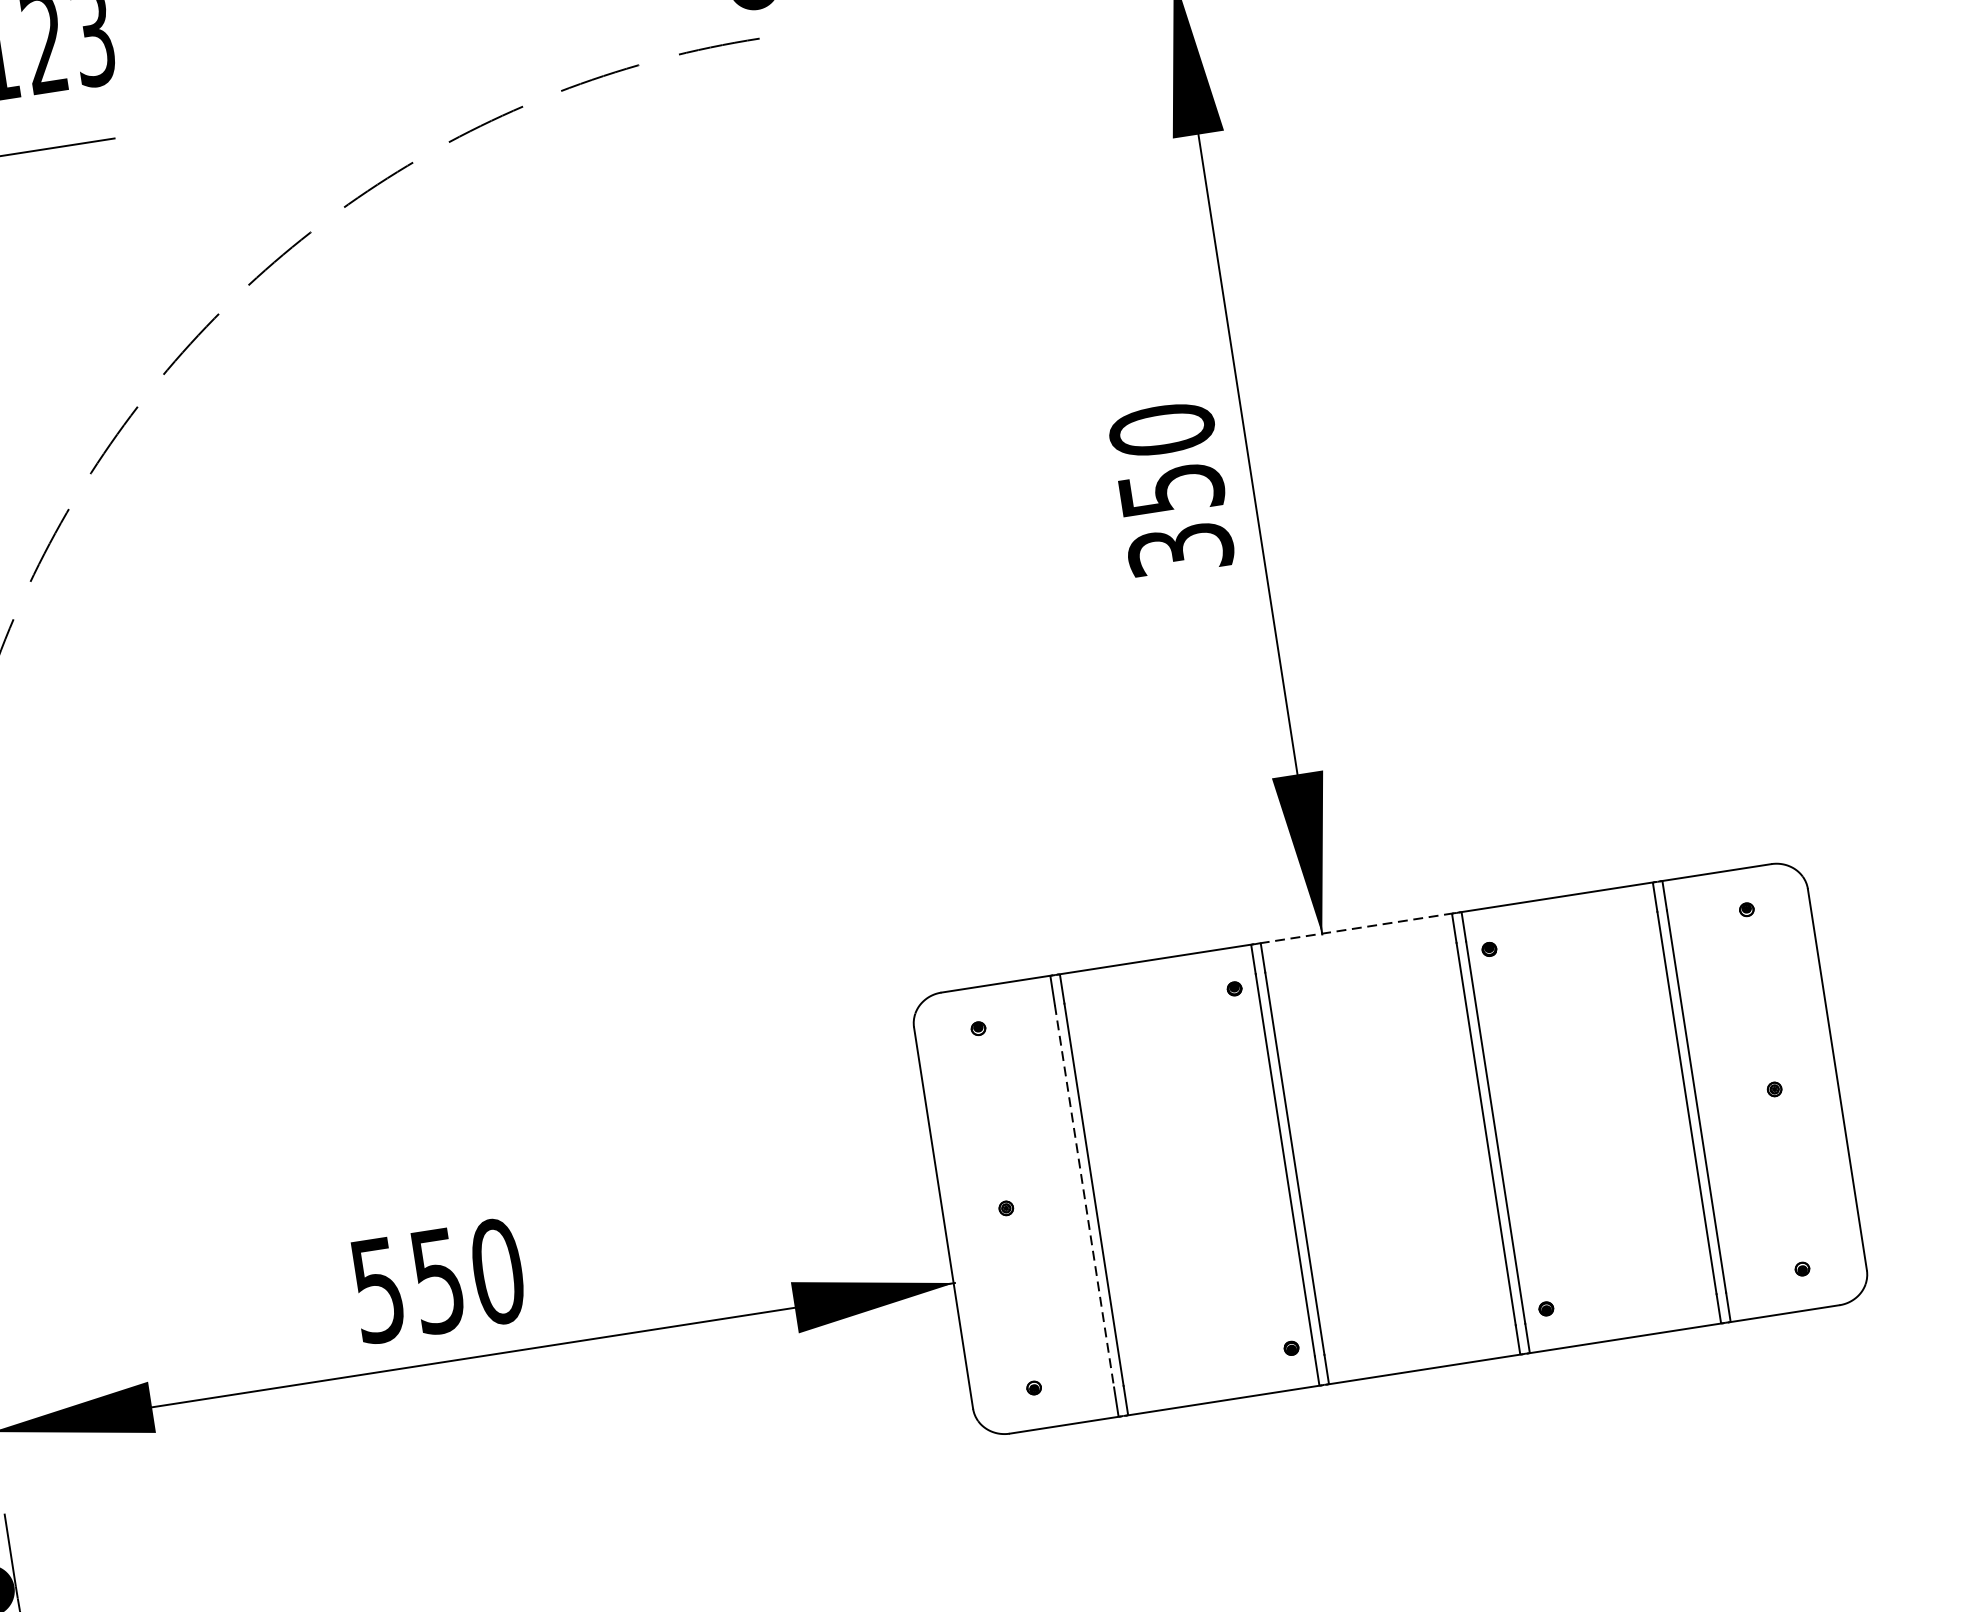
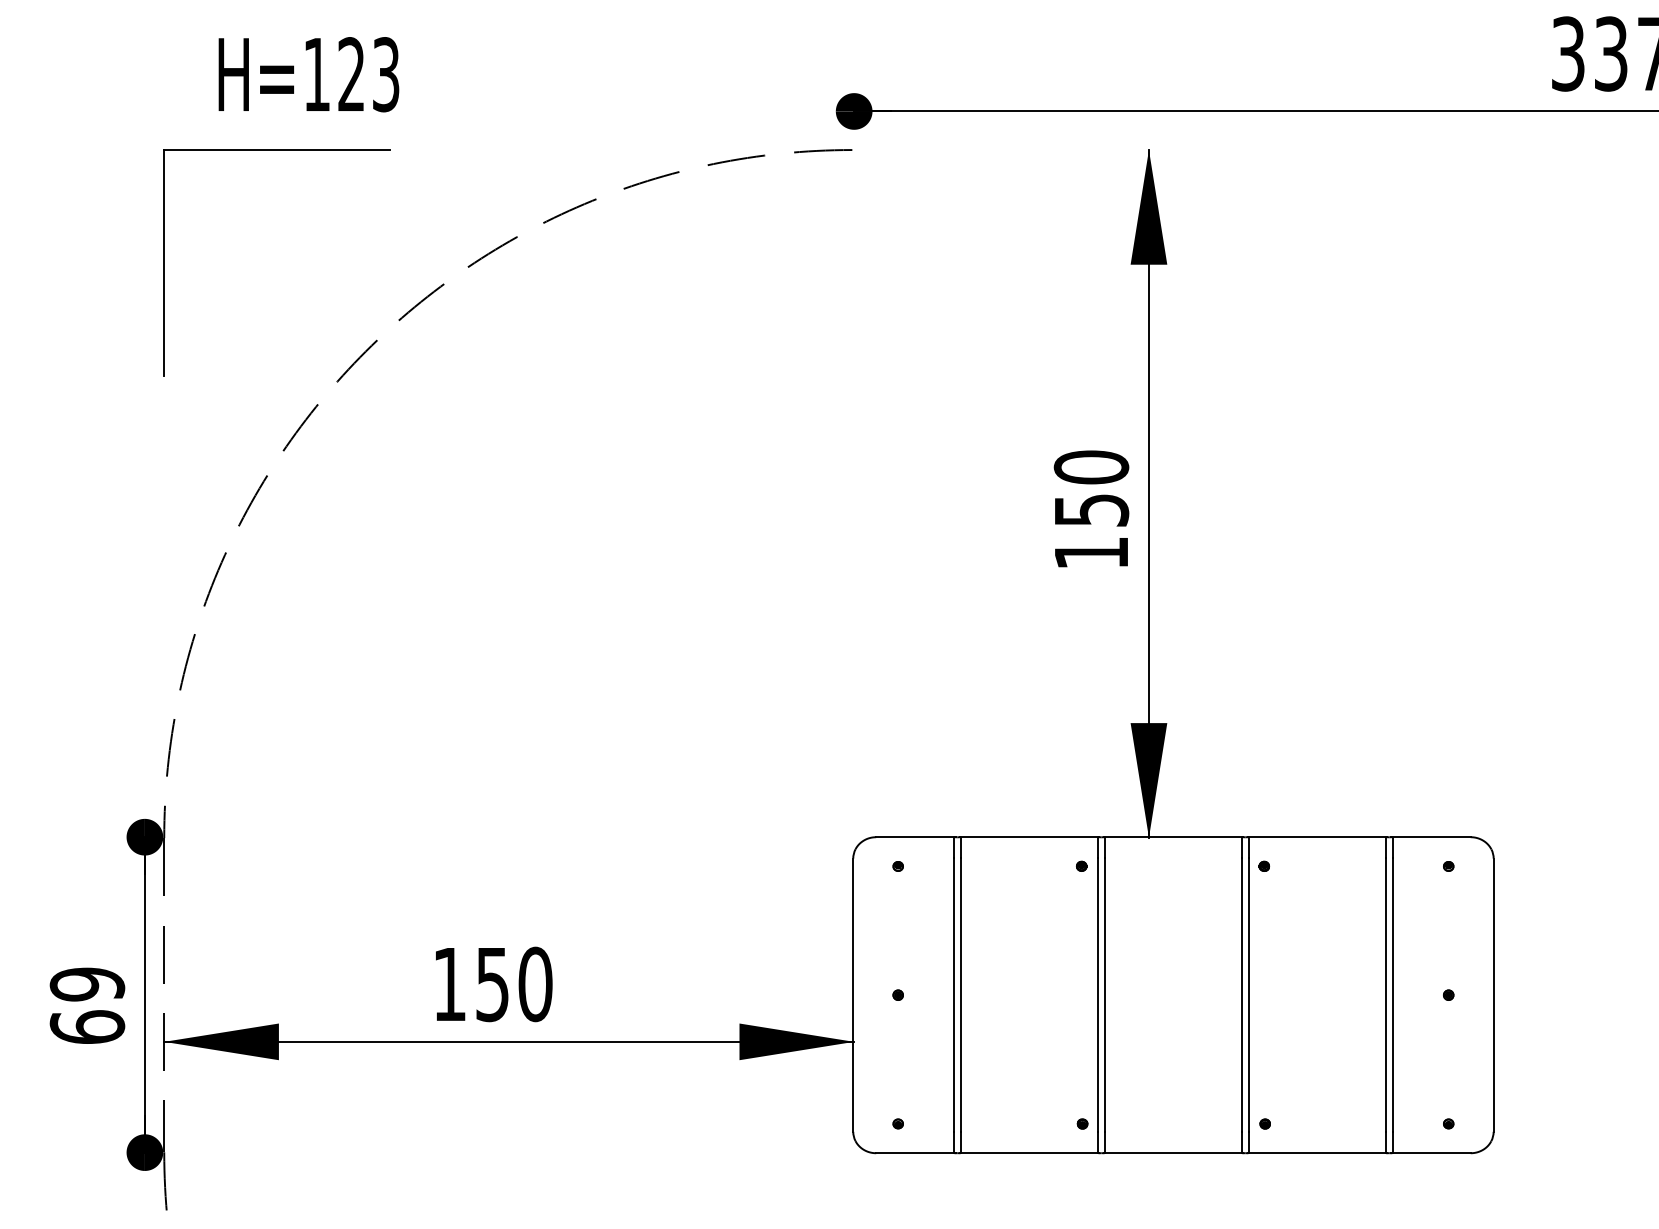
text: (1180, 550) -> (1091, 553), 350 -> 150
line: (1356, 928) -> (1173, 837), dashed -> solid
line: (1084, 1196) -> (954, 995), dashed -> solid
text: (377, 1291) -> (449, 985), 550 -> 150

